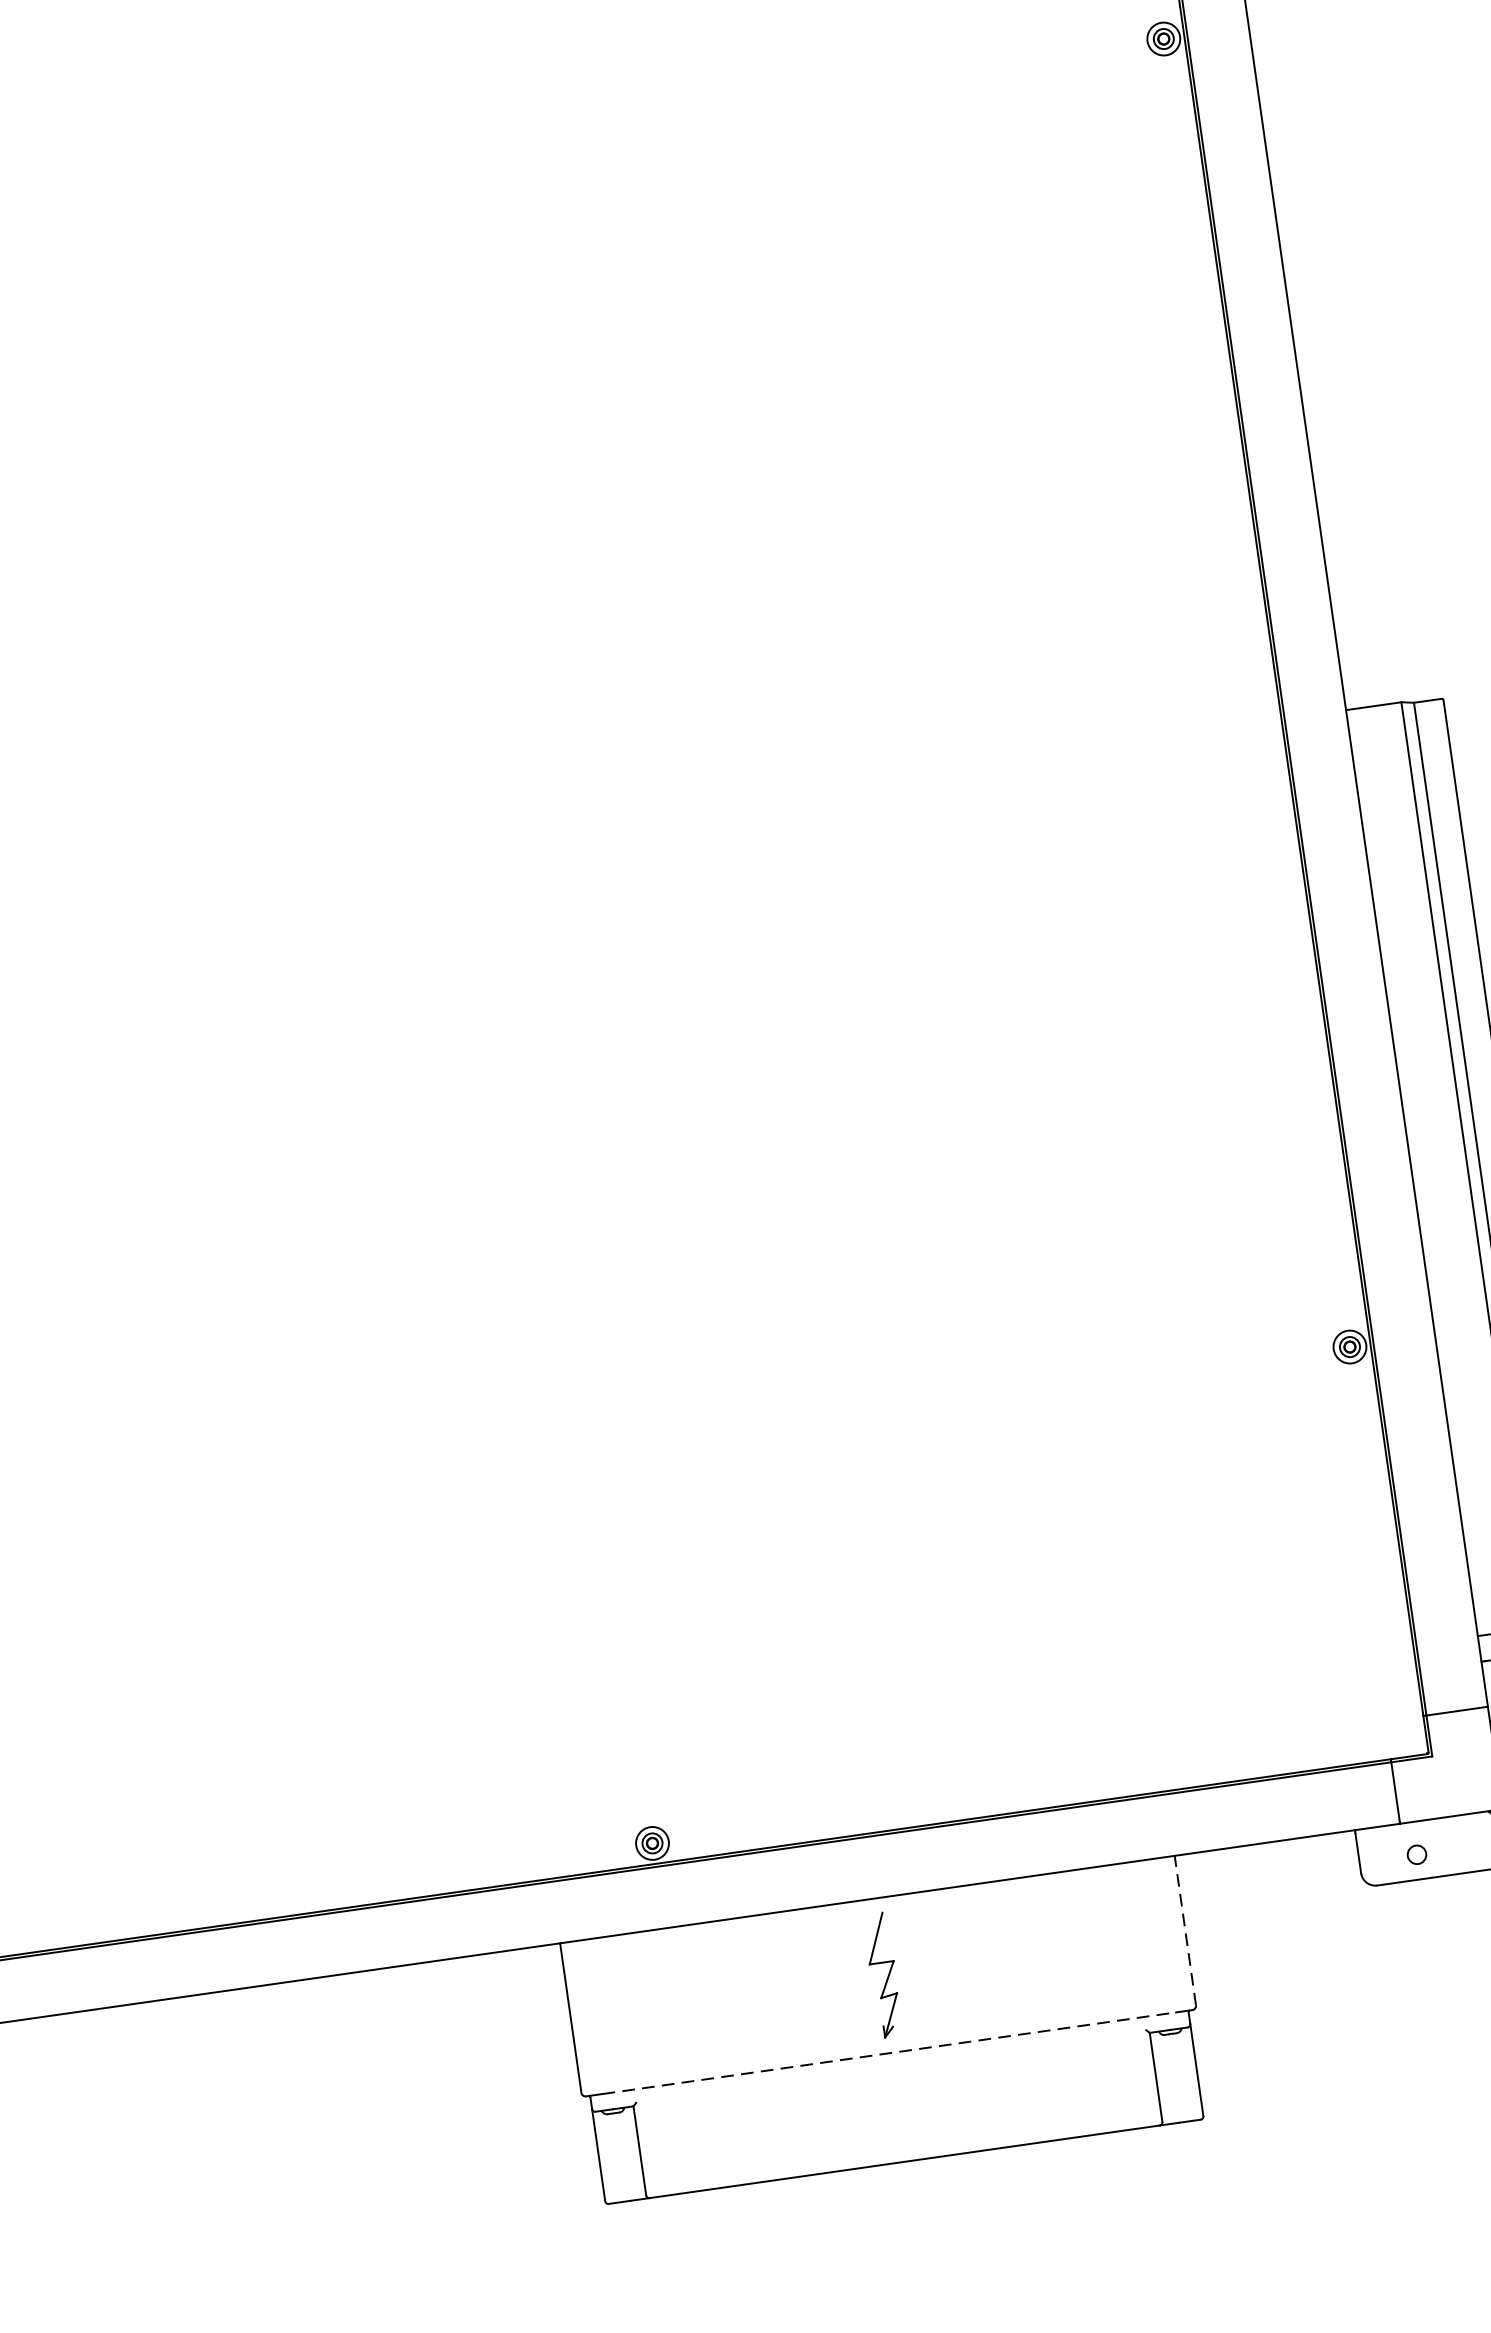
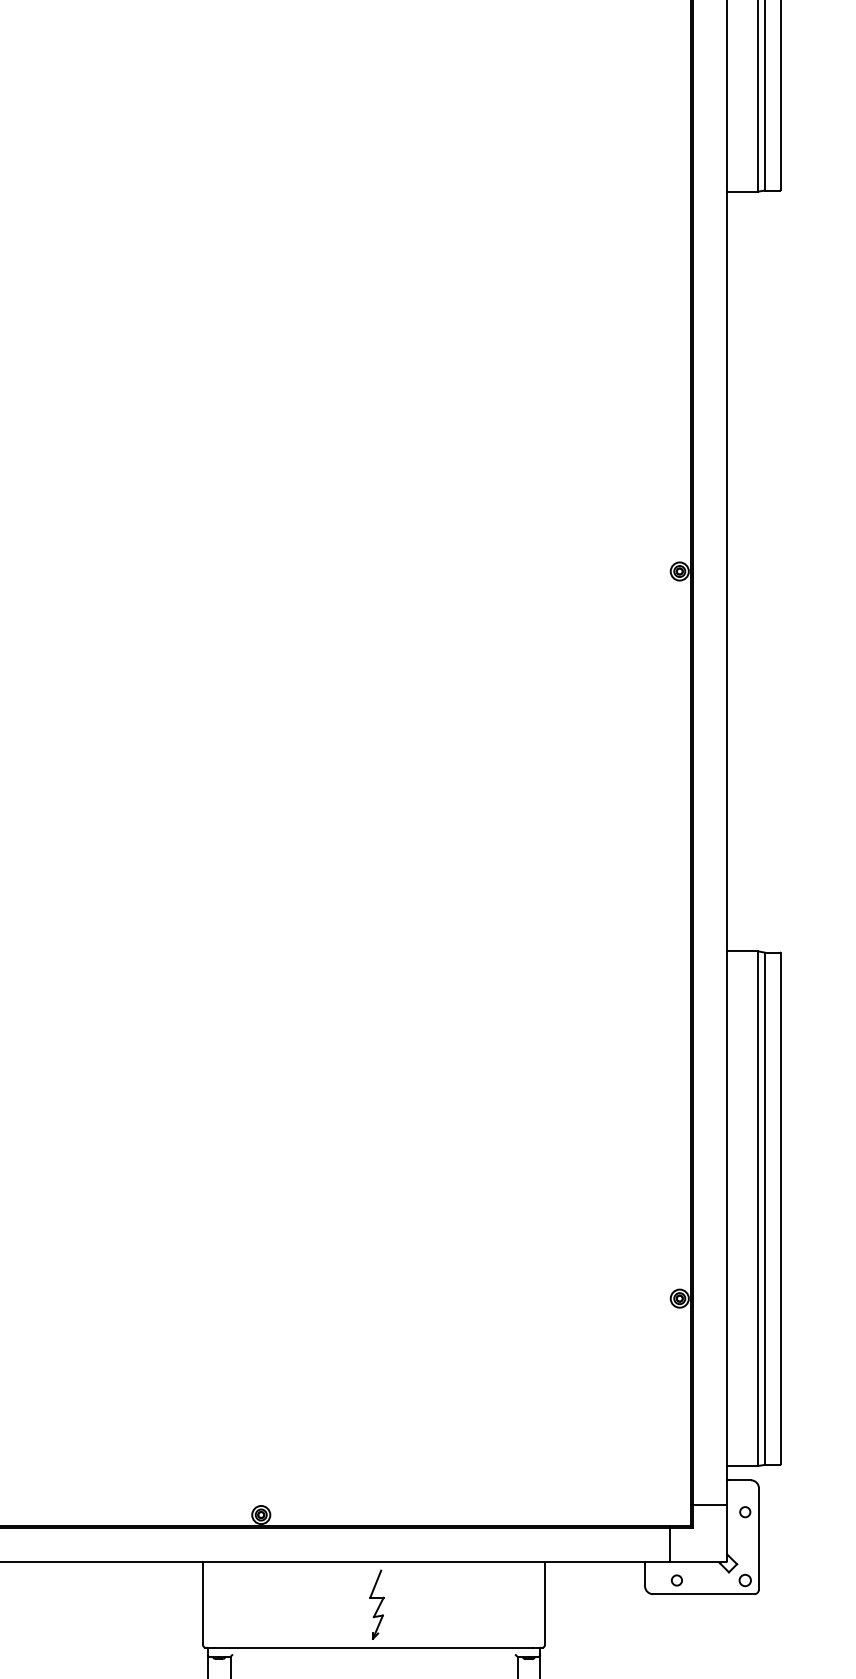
line: (1184, 1930) -> (544, 1603), dashed -> solid
line: (890, 2052) -> (374, 1647), dashed -> solid

